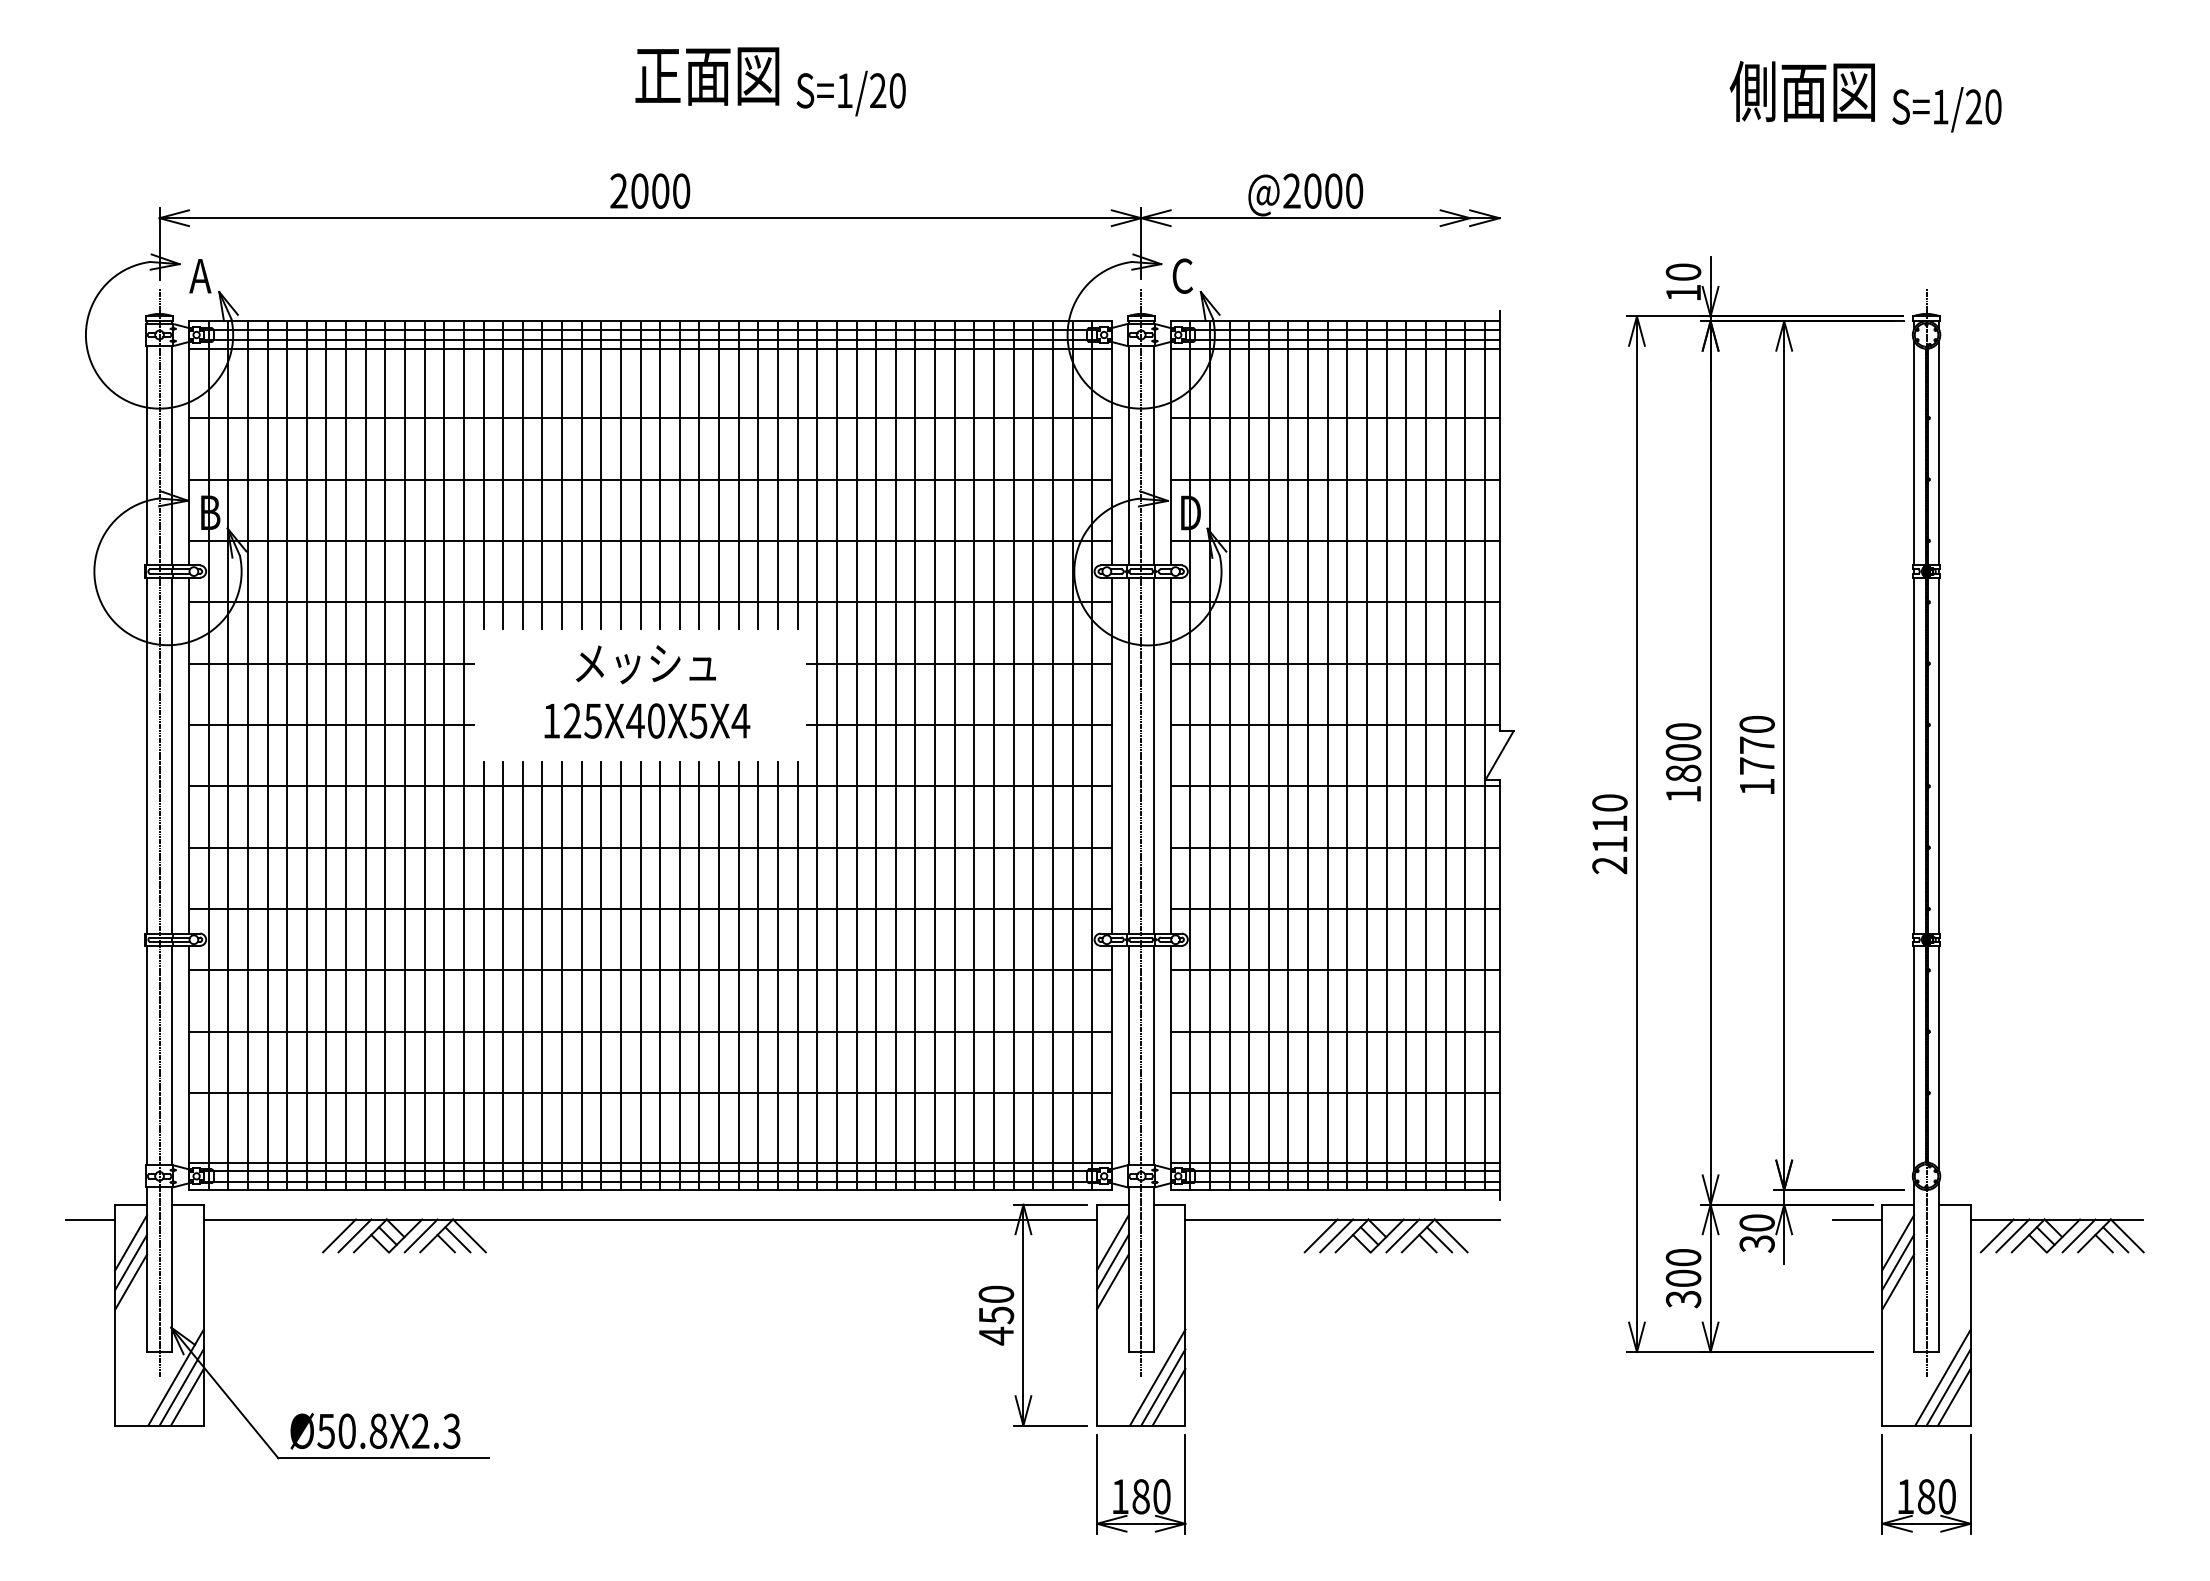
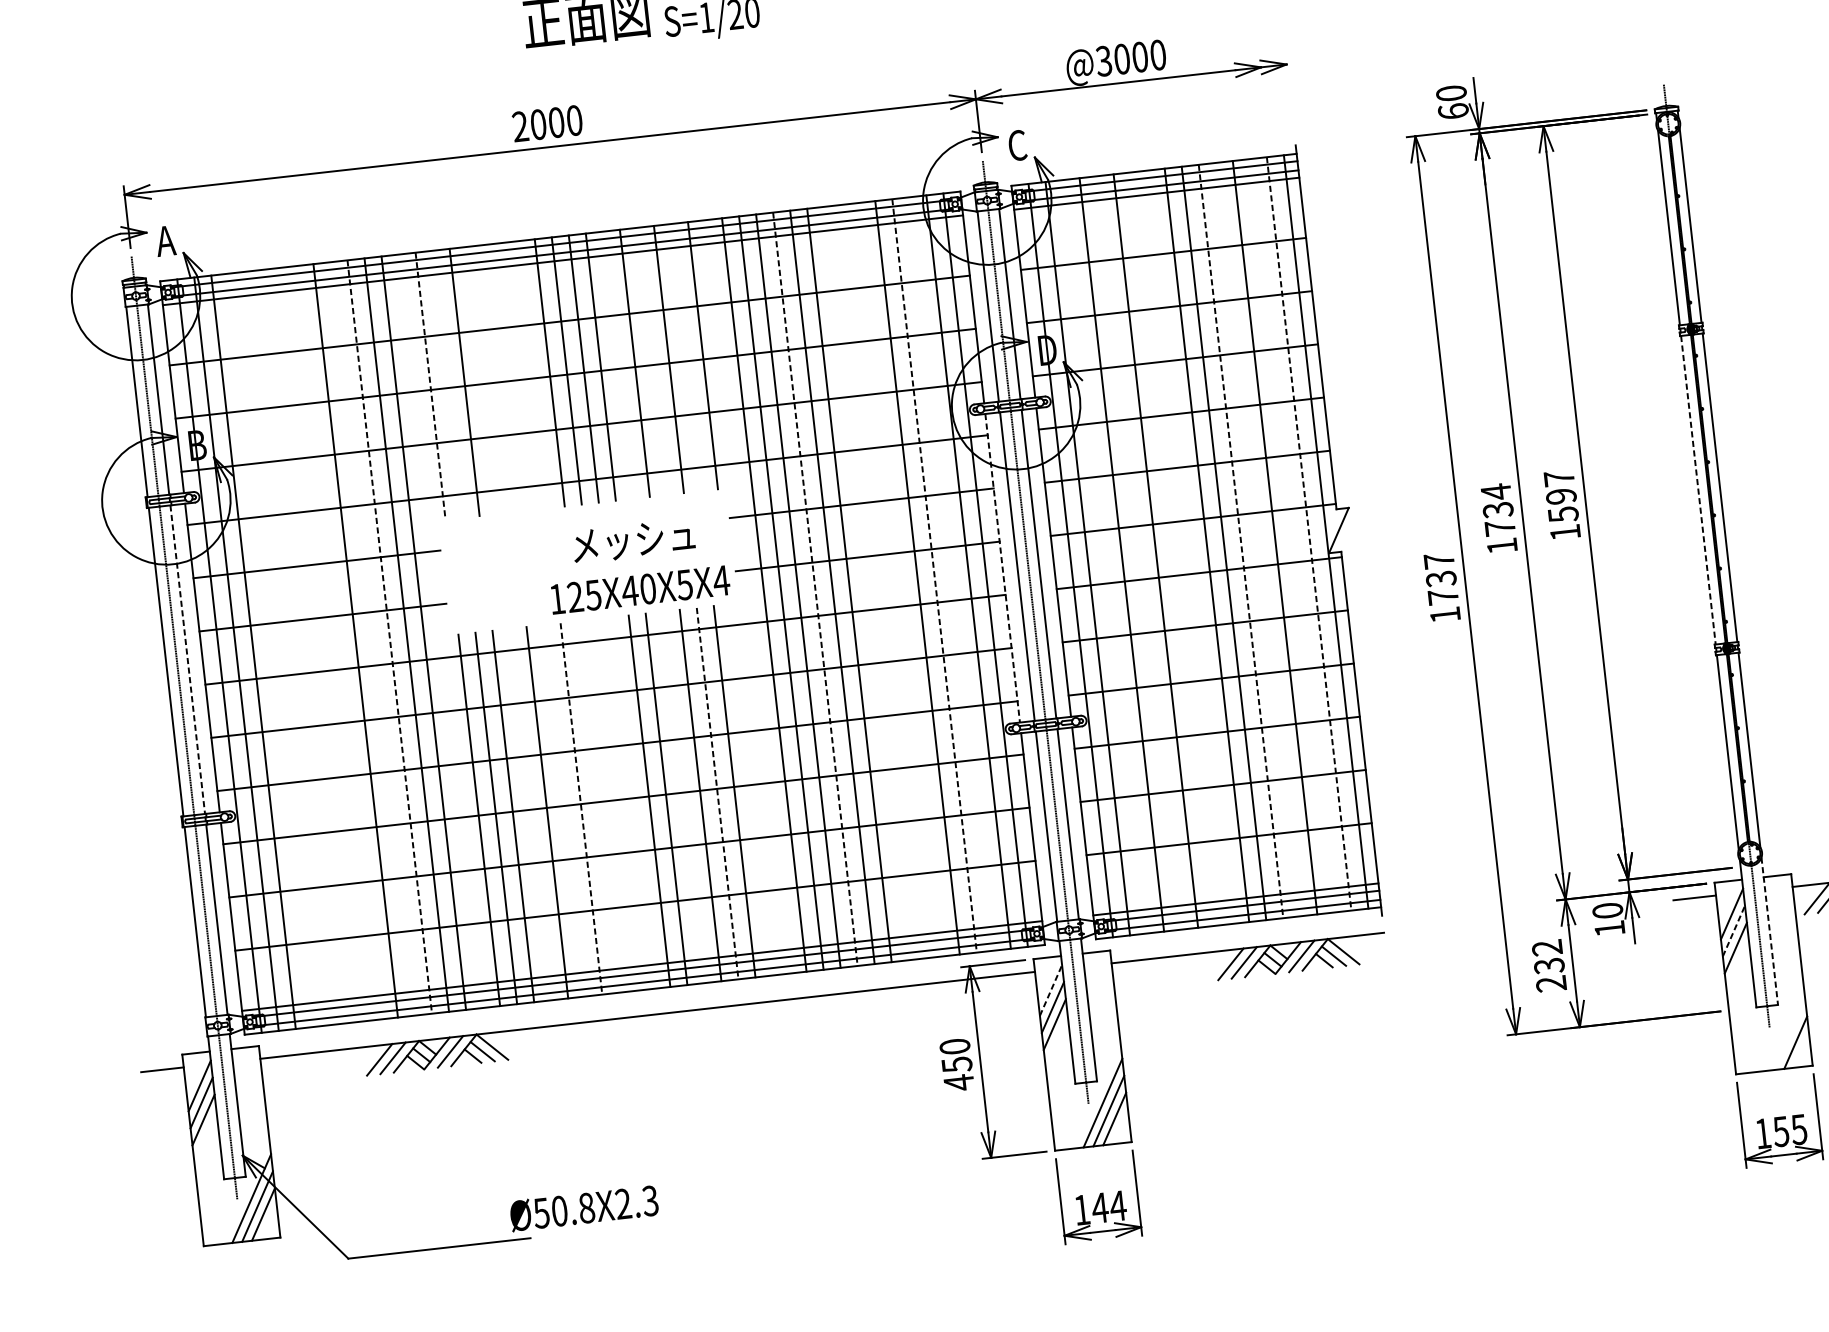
text: (1291, 191) -> (1103, 61), @2000 -> @3000
text: (1683, 292) -> (1453, 111), 10 -> 60
line: (483, 475) -> (430, 386), solid -> dashed
line: (503, 475) -> (447, 384), removed
line: (542, 475) -> (481, 380), removed
line: (562, 475) -> (499, 378), removed
line: (581, 475) -> (515, 376), removed
line: (601, 475) -> (532, 374), removed
line: (699, 475) -> (617, 365), removed
line: (738, 475) -> (651, 361), removed
line: (778, 475) -> (686, 357), removed
text: (647, 691) -> (637, 564), moved
text: (1756, 745) -> (1560, 496), 1770 -> 1597
text: (1683, 752) -> (1498, 509), 1800 -> 1734
line: (172, 755) -> (188, 659), solid -> dashed
line: (267, 755) -> (270, 650), removed
line: (287, 755) -> (287, 648), removed
line: (306, 755) -> (304, 646), removed
line: (326, 755) -> (321, 644), removed
line: (346, 755) -> (339, 642), removed
line: (385, 755) -> (372, 638), removed
line: (463, 755) -> (440, 631), removed
line: (817, 755) -> (747, 596), removed
line: (954, 755) -> (866, 583), removed
line: (974, 755) -> (883, 581), removed
line: (993, 755) -> (900, 579), removed
line: (1052, 755) -> (951, 573), removed
line: (1111, 755) -> (1002, 568), solid -> dashed
line: (1229, 755) -> (1104, 556), removed
line: (1268, 755) -> (1138, 552), removed
line: (1308, 755) -> (1173, 548), removed
line: (1327, 755) -> (1189, 547), removed
line: (1406, 755) -> (1258, 539), removed
line: (1445, 755) -> (1292, 535), removed
line: (1914, 755) -> (1698, 490), solid -> dashed
line: (404, 756) -> (389, 637), solid -> dashed
line: (895, 756) -> (815, 590), solid -> dashed
line: (1033, 756) -> (934, 576), solid -> dashed
line: (1386, 756) -> (1240, 542), solid -> dashed
line: (1465, 756) -> (1309, 534), solid -> dashed
text: (1609, 834) -> (1441, 588), 2110 -> 1737
line: (542, 975) -> (530, 814), removed
line: (581, 975) -> (564, 810), removed
line: (620, 975) -> (598, 806), removed
line: (640, 975) -> (615, 804), removed
line: (660, 975) -> (632, 802), removed
line: (719, 975) -> (683, 797), removed
line: (797, 975) -> (751, 789), removed
line: (601, 976) -> (581, 809), solid -> dashed
line: (758, 976) -> (717, 794), solid -> dashed
line: (1112, 1242) -> (1050, 990), solid -> dashed
text: (1756, 1243) -> (1609, 928), 30 -> 10
line: (1898, 1262) -> (1734, 931), solid -> dashed
line: (1939, 1267) -> (1770, 931), solid -> dashed
text: (1683, 1278) -> (1549, 966), 300 -> 232
line: (1942, 1377) -> (1783, 1026), removed
line: (1948, 1387) -> (1789, 1034), removed
text: (375, 1430) -> (584, 1207), moved
text: (1151, 1496) -> (1109, 1206), 180 -> 144
text: (1936, 1496) -> (1789, 1130), 180 -> 155

